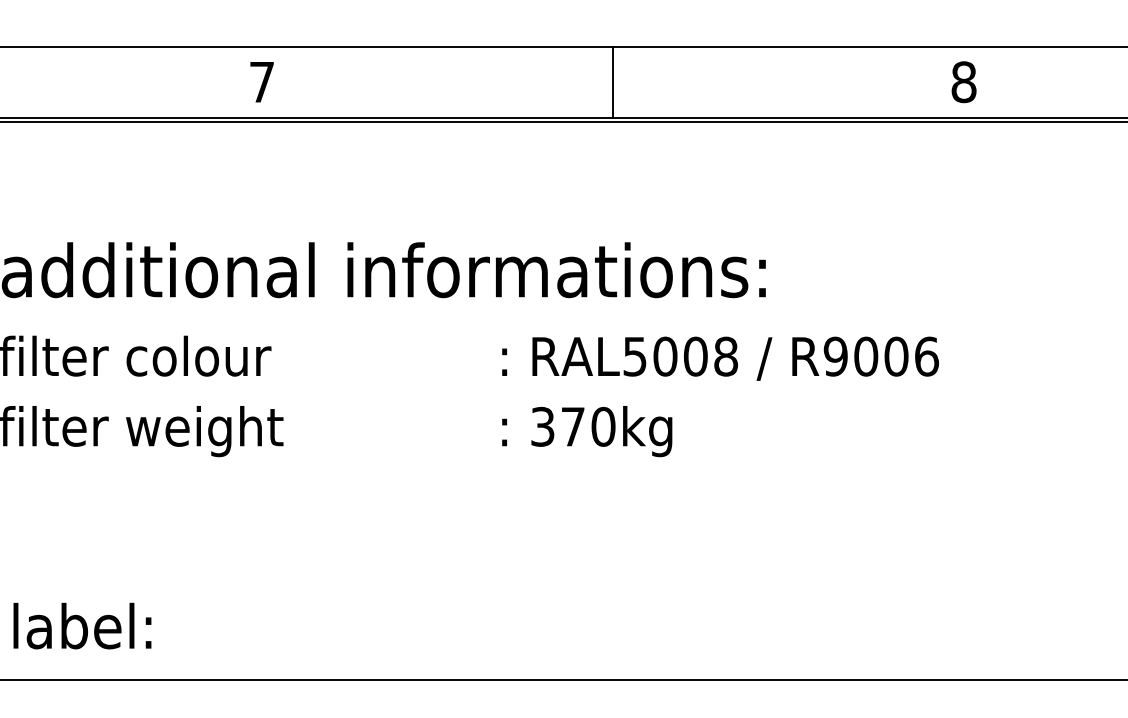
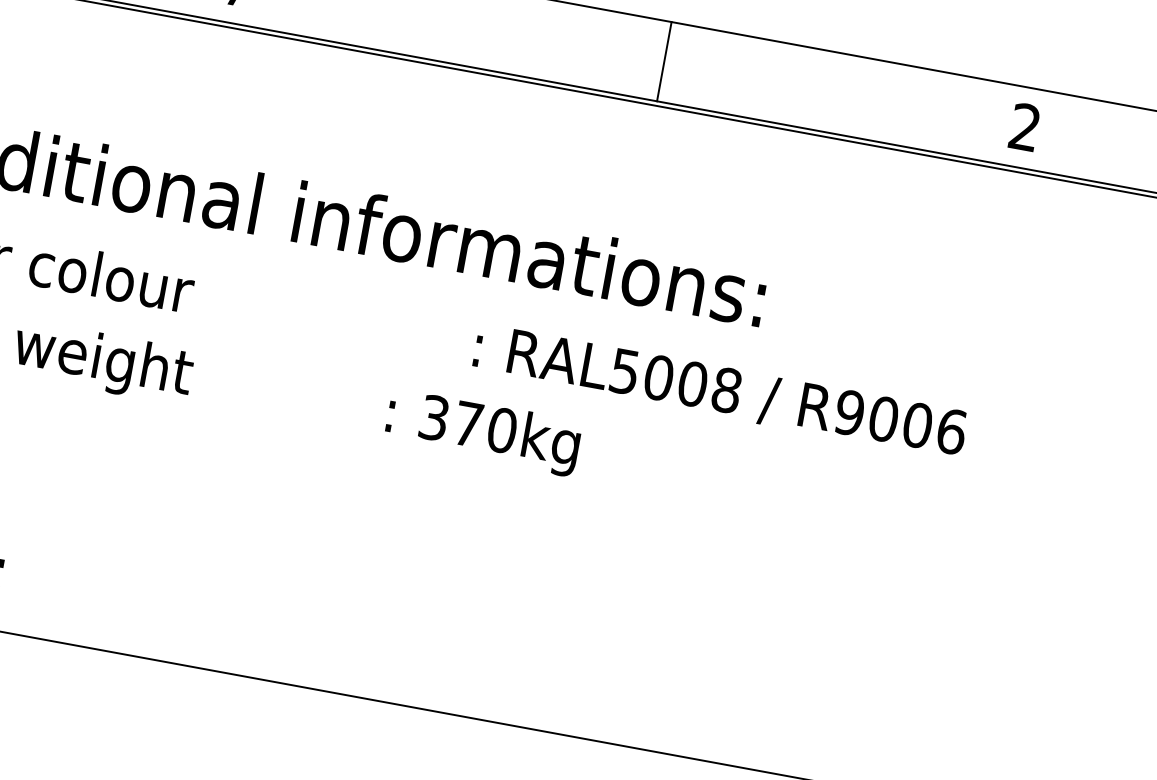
line: (612, 82) -> (663, 61), moved
text: (963, 82) -> (1024, 127), 8 -> 2
text: (720, 358) -> (720, 391), moved
text: (587, 431) -> (483, 432), moved

